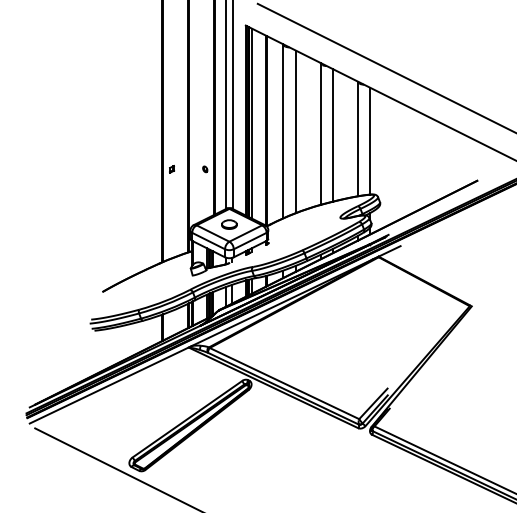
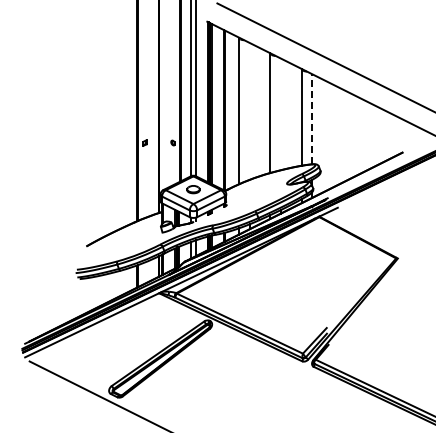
line: (295, 130) -> (249, 110), removed
line: (332, 135) -> (280, 114), removed
line: (370, 140) -> (312, 118), solid -> dashed

